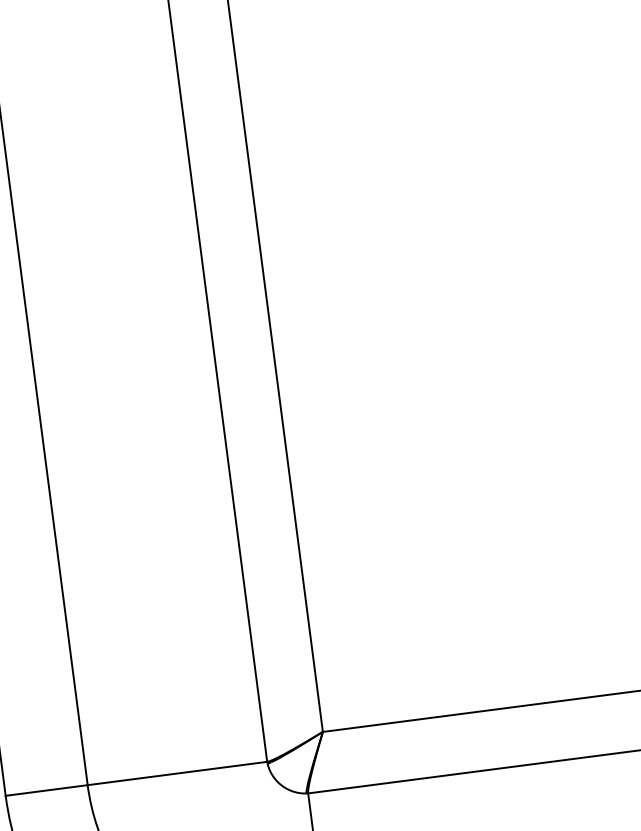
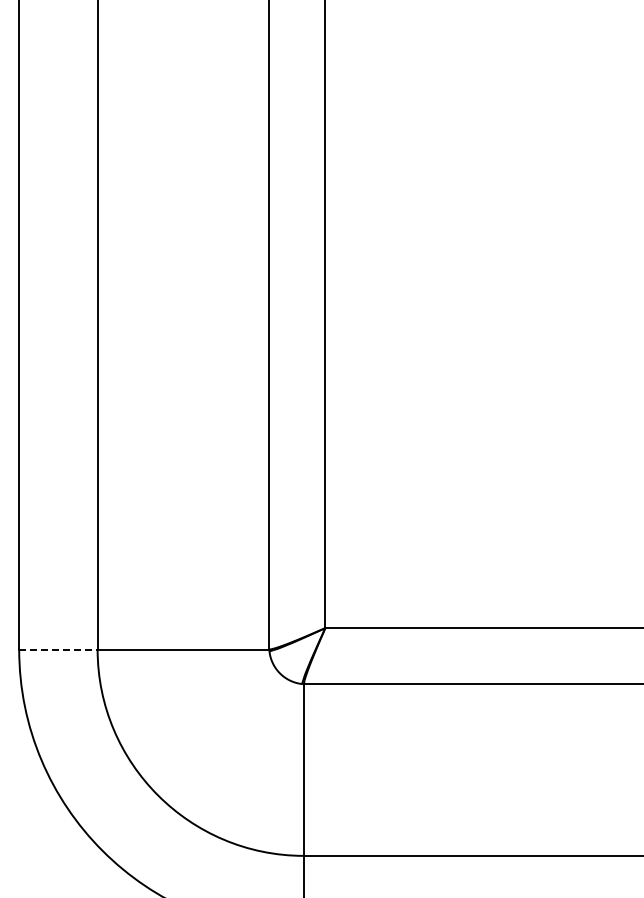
line: (46, 790) -> (58, 649), solid -> dashed

